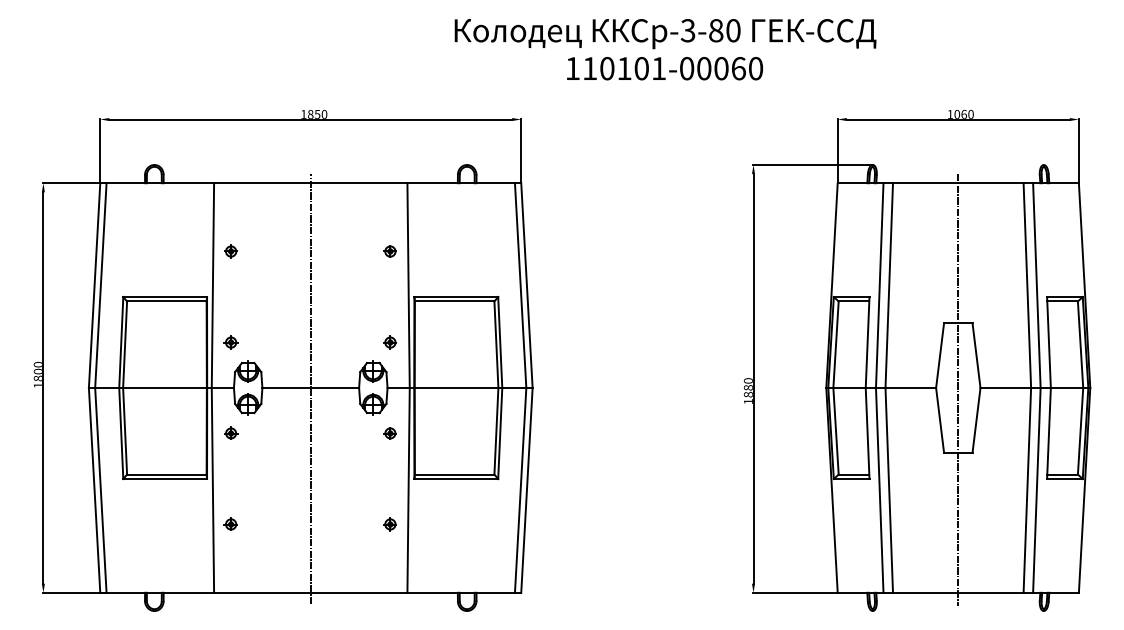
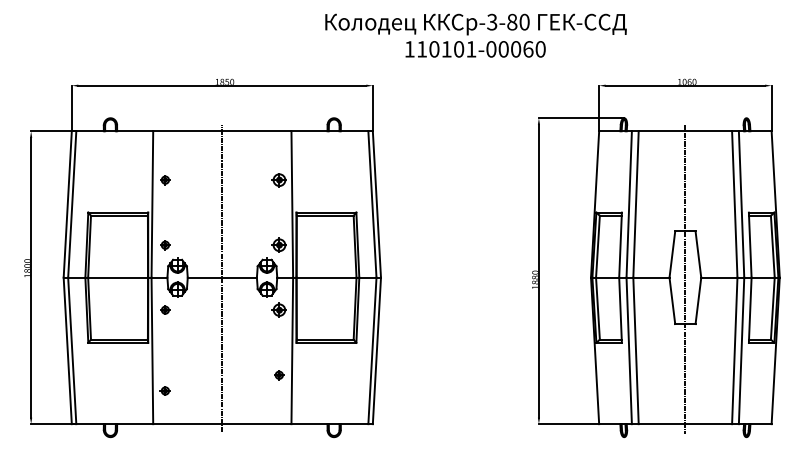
part: (389, 251) -> (278, 180), size x1.6
part: (389, 342) -> (278, 245), size x1.6
part: (389, 433) -> (278, 310), size x1.6
part: (230, 523) -> (164, 390), moved

